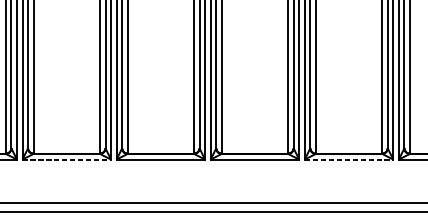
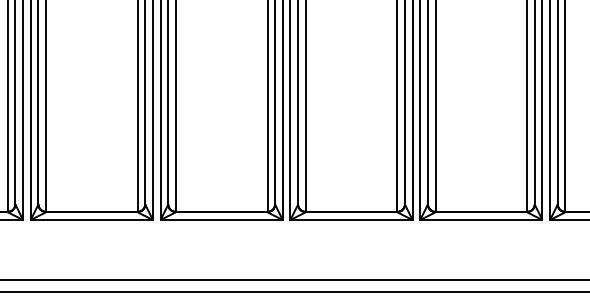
line: (67, 159) -> (92, 220), dashed -> solid
line: (349, 159) -> (481, 220), dashed -> solid

